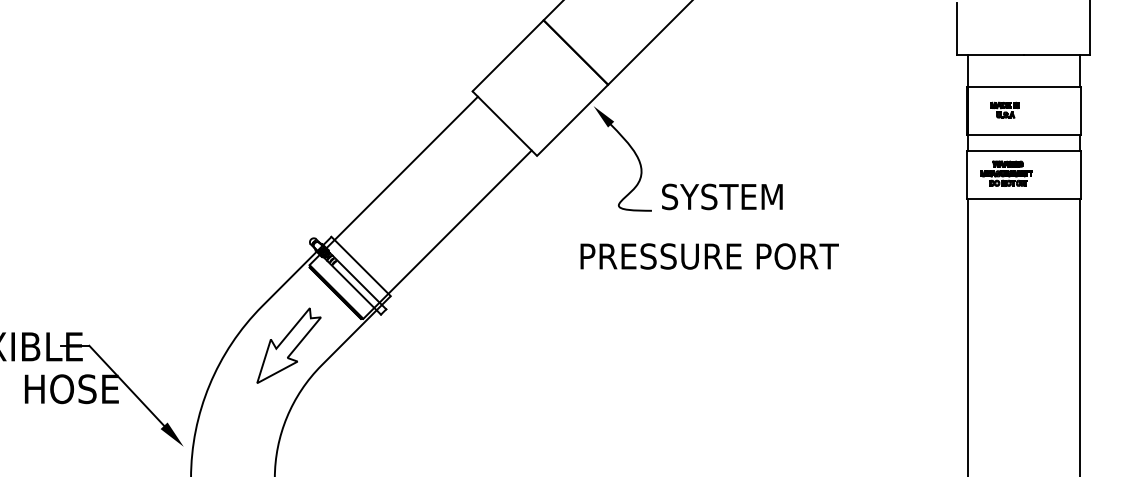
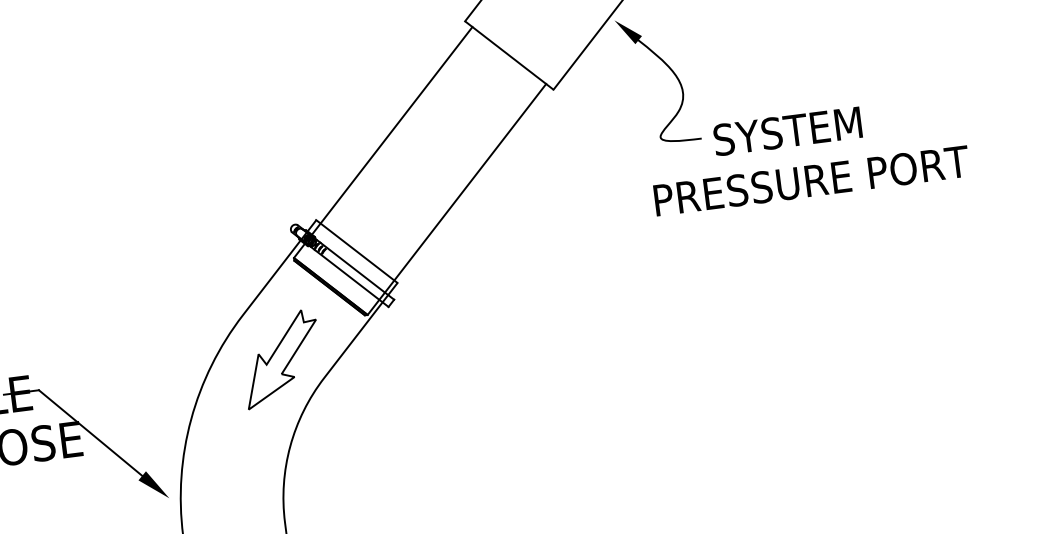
text: (722, 196) -> (787, 130), moved
text: (709, 256) -> (811, 180), moved

